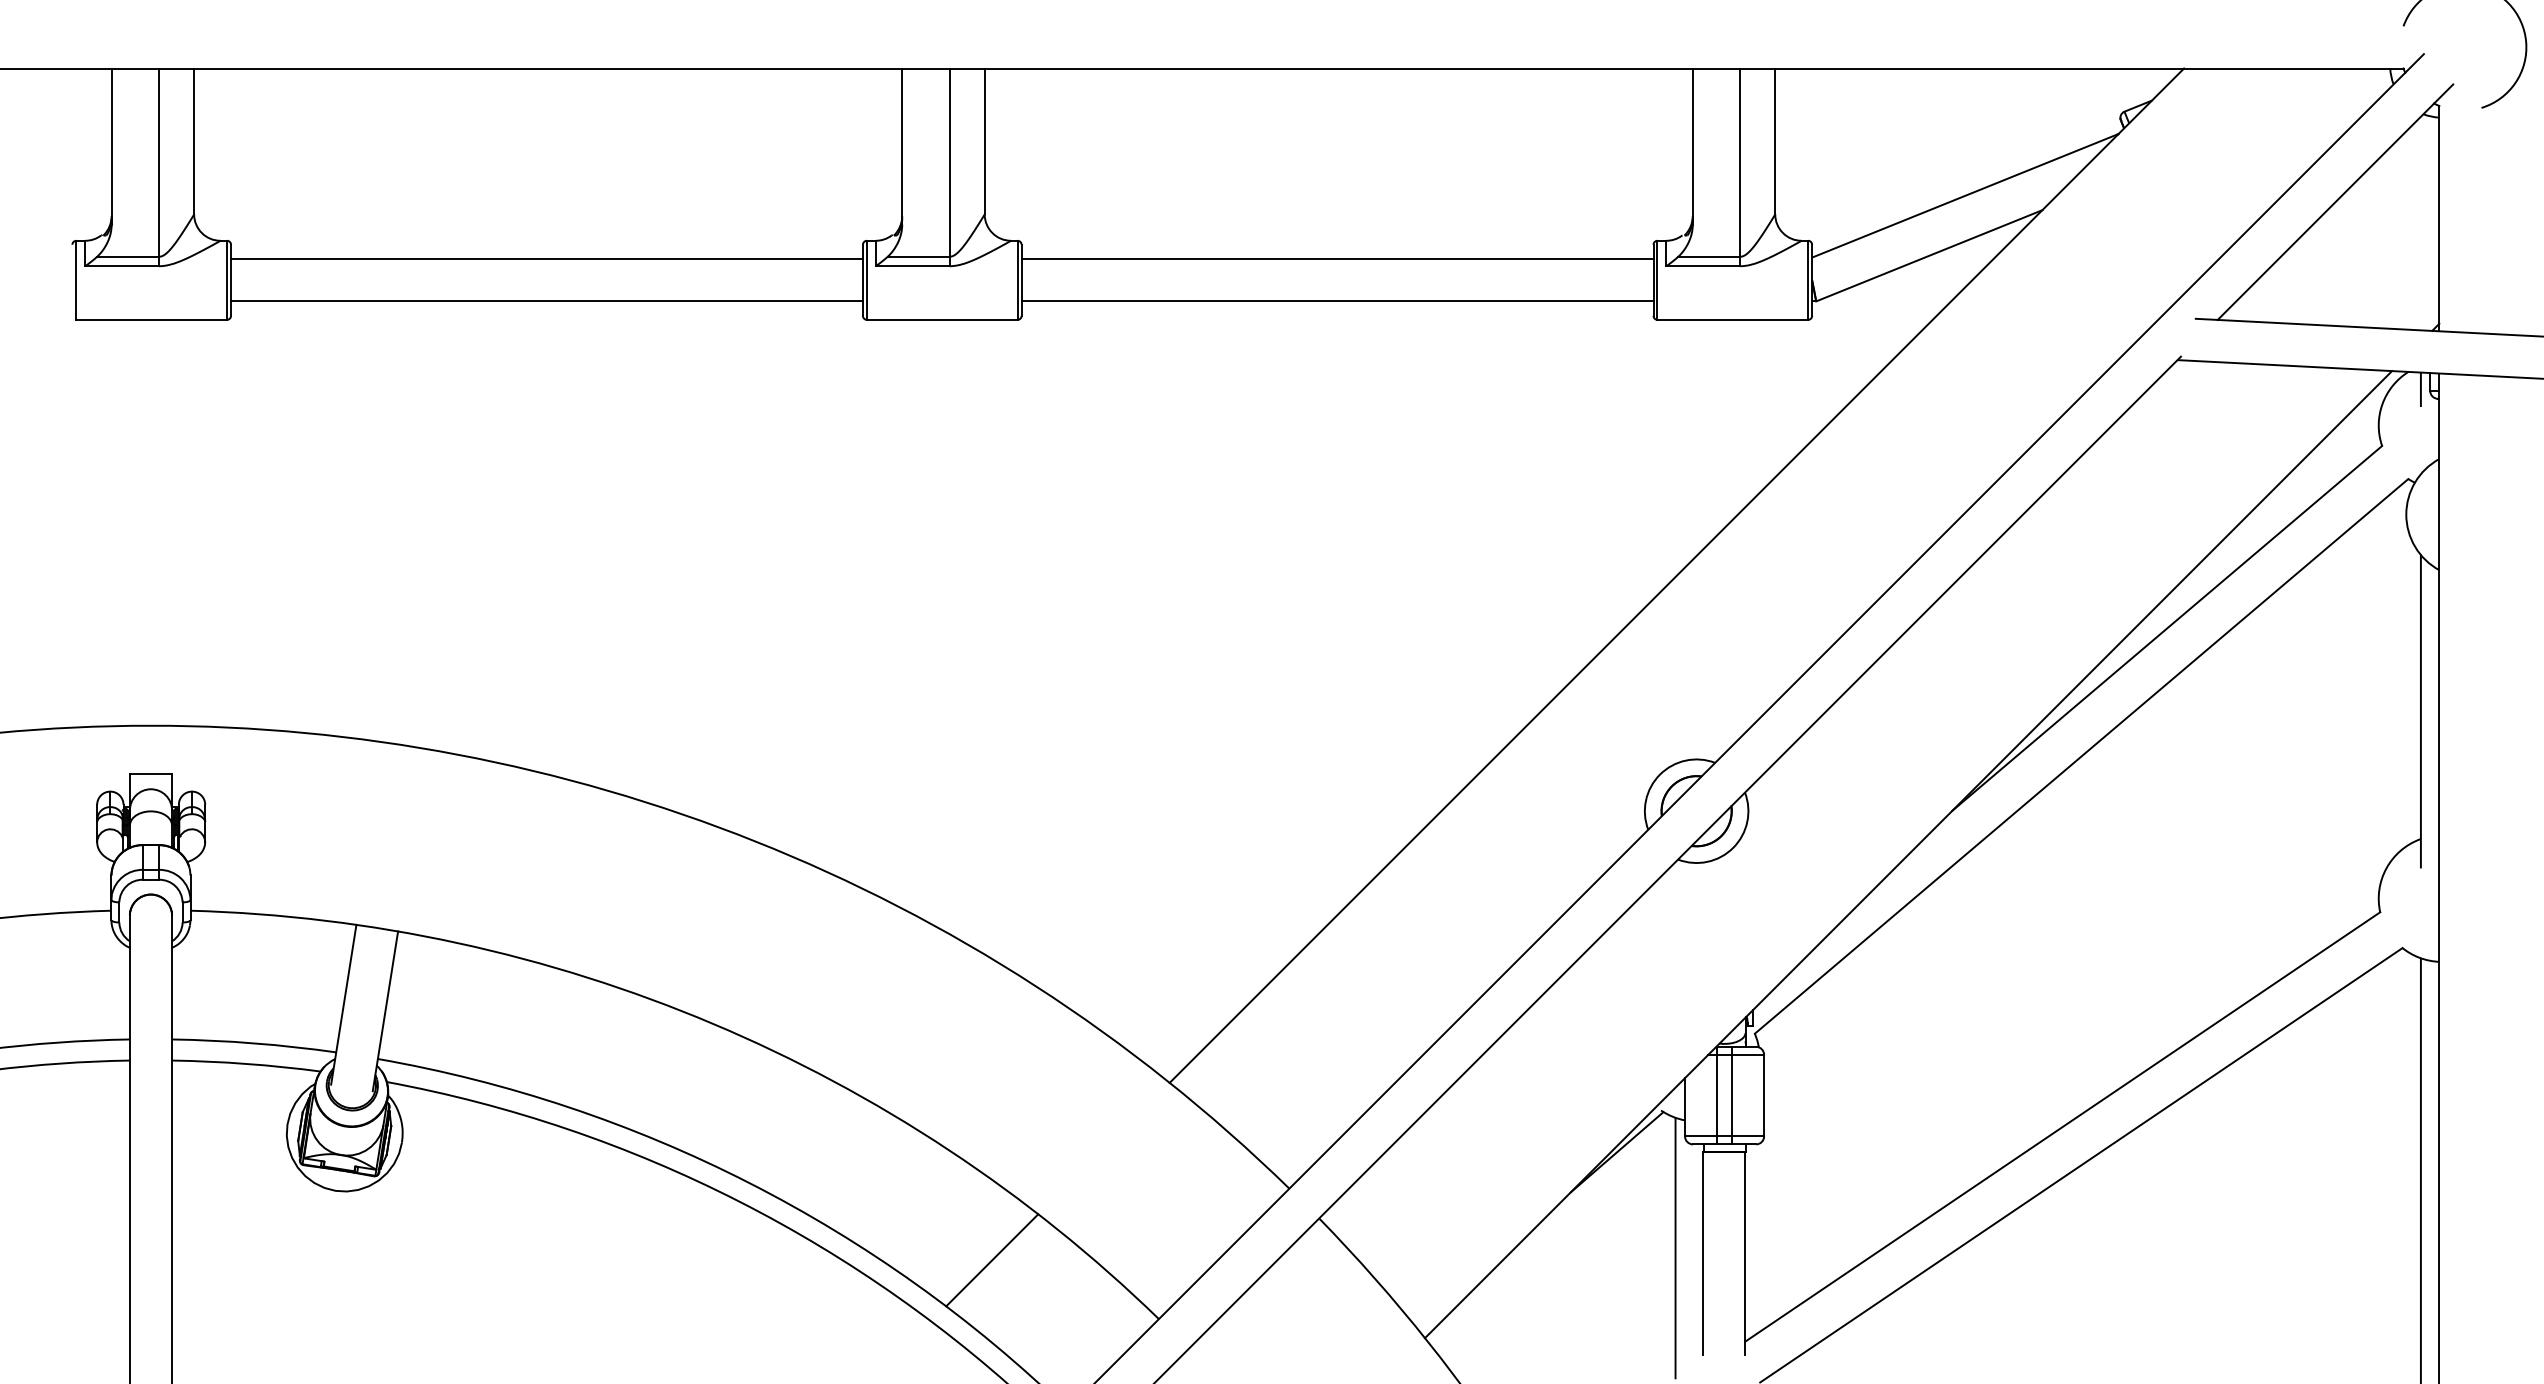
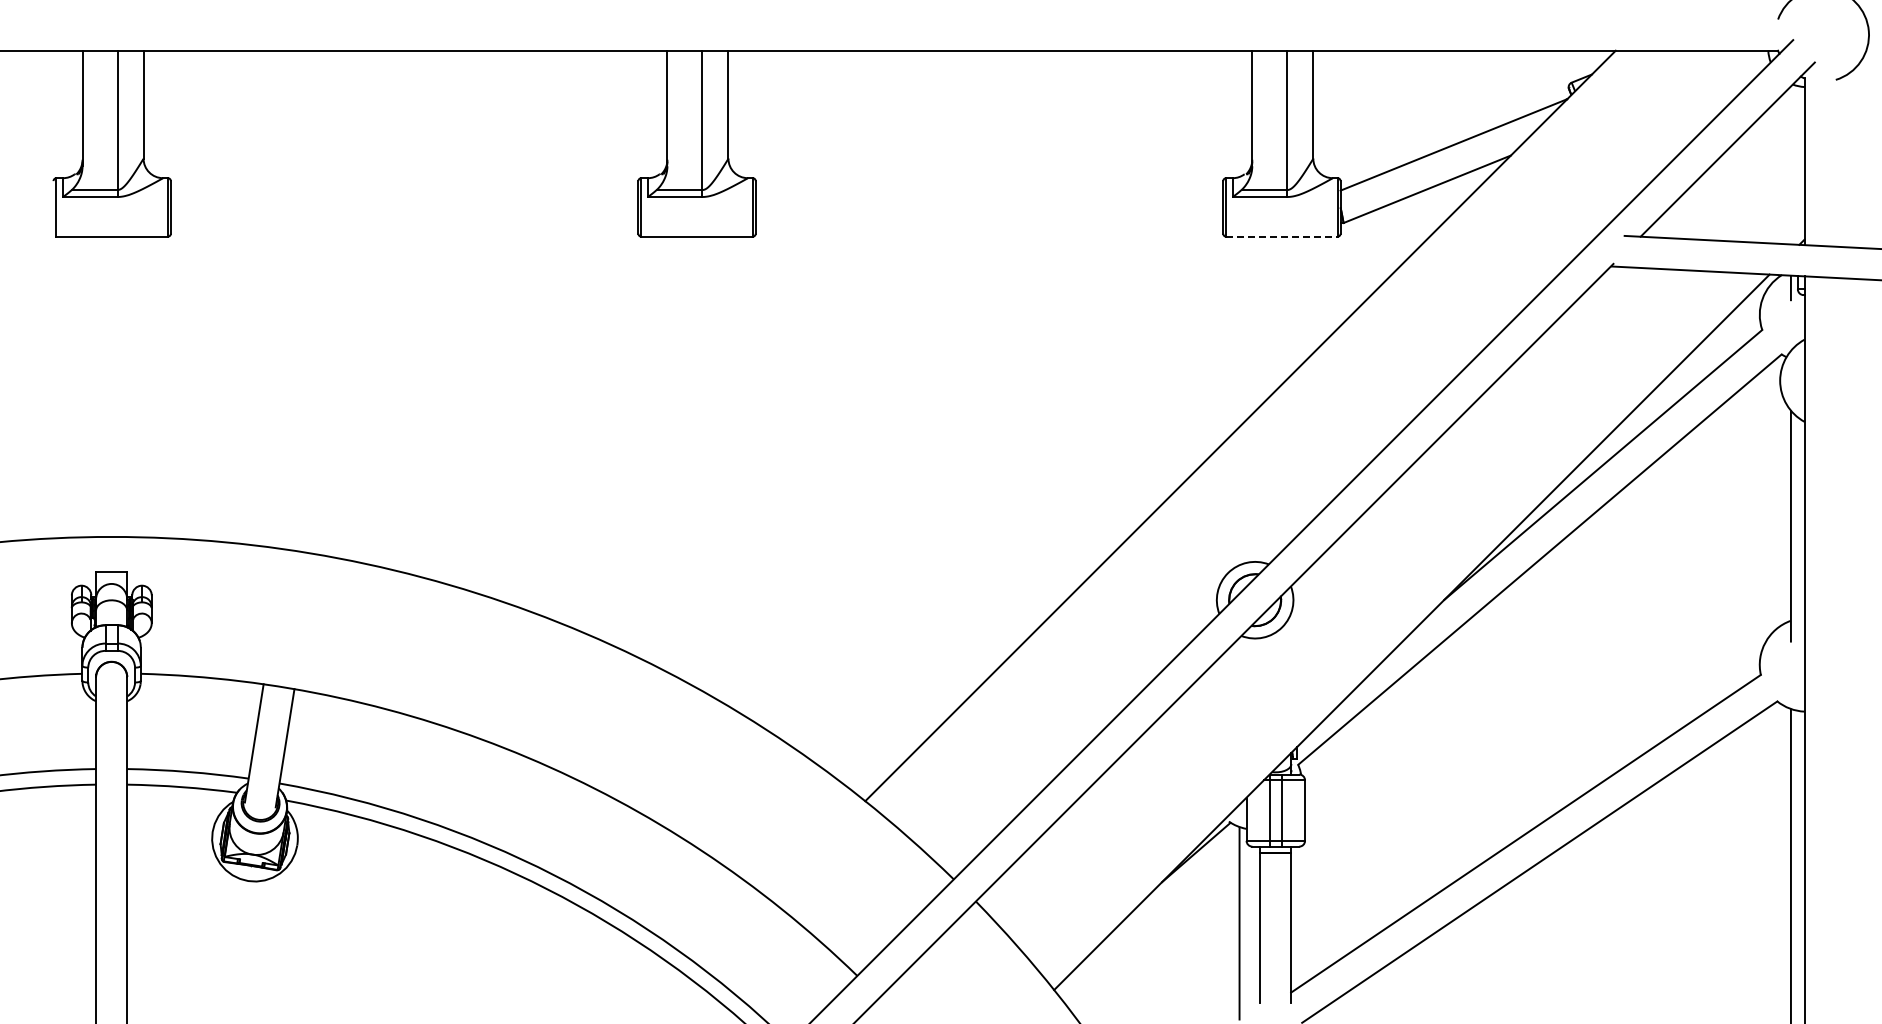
line: (546, 258) -> (404, 191), removed
line: (1337, 258) -> (989, 191), removed
line: (546, 302) -> (404, 223), removed
line: (1337, 302) -> (989, 223), removed
line: (1732, 319) -> (1281, 236), solid -> dashed
line: (991, 1260) -> (733, 932), removed

